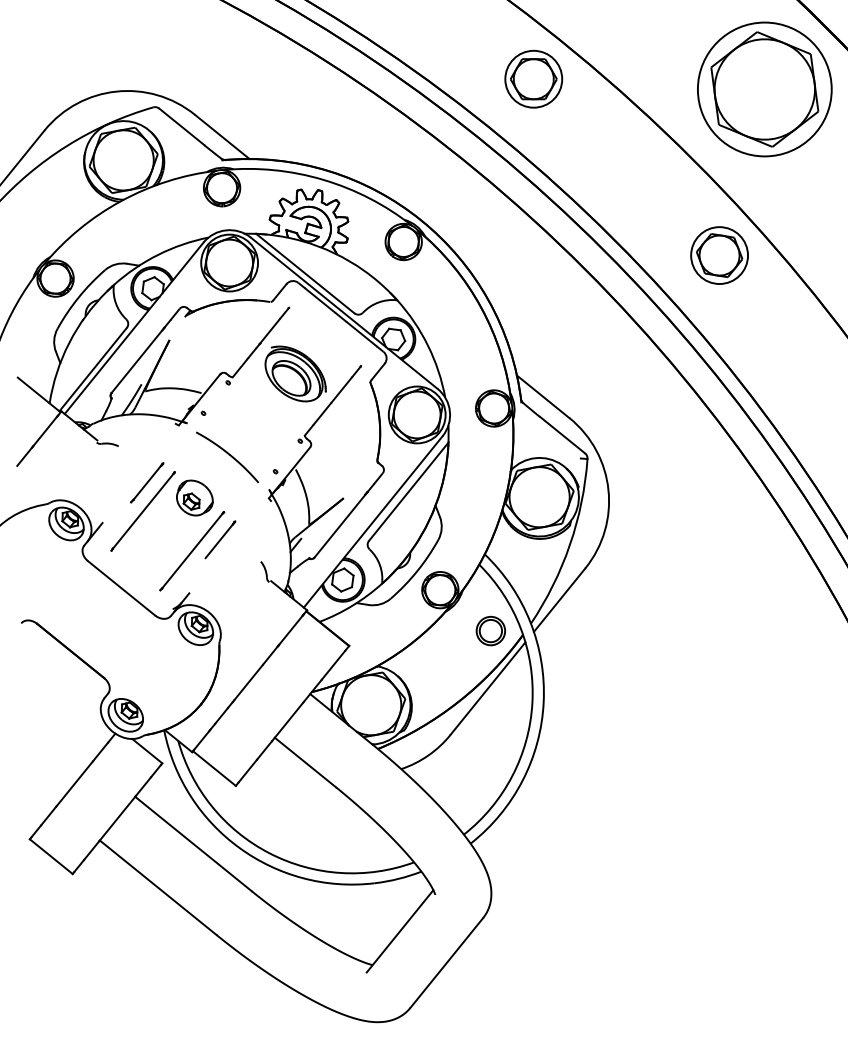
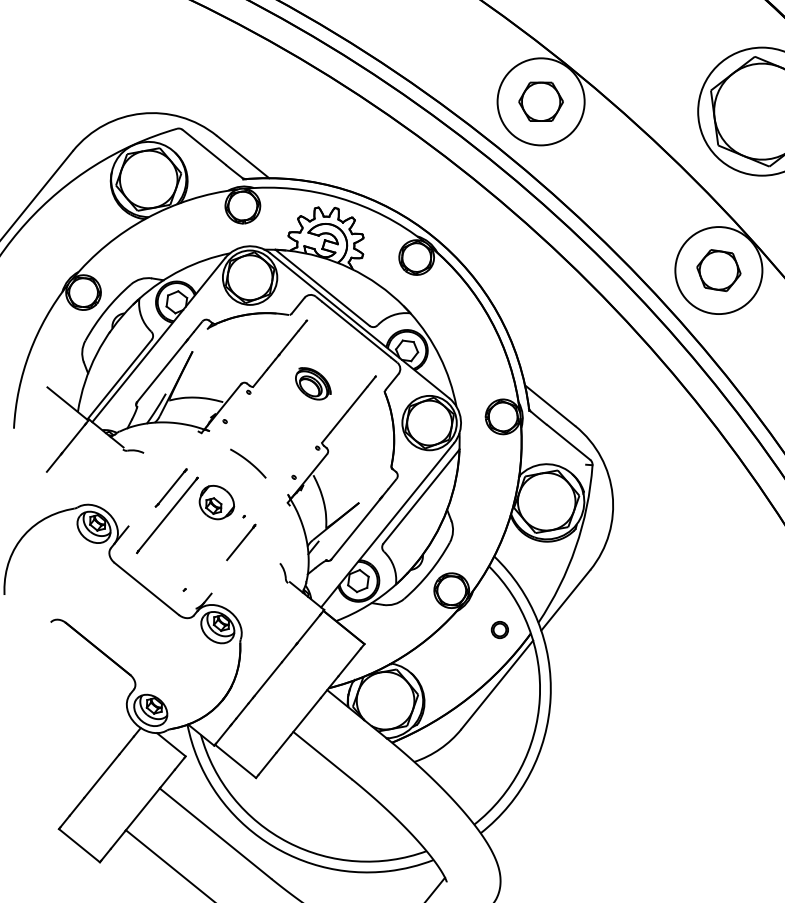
circle: (533, 78) -> (540, 101), size x1.6
circle: (719, 255) -> (718, 270), size x1.6
part: (295, 373) -> (313, 383), size x0.6
part: (227, 457) -> (248, 463), size x0.6
line: (191, 550) -> (213, 552), removed
part: (490, 631) -> (499, 630), size x0.6

